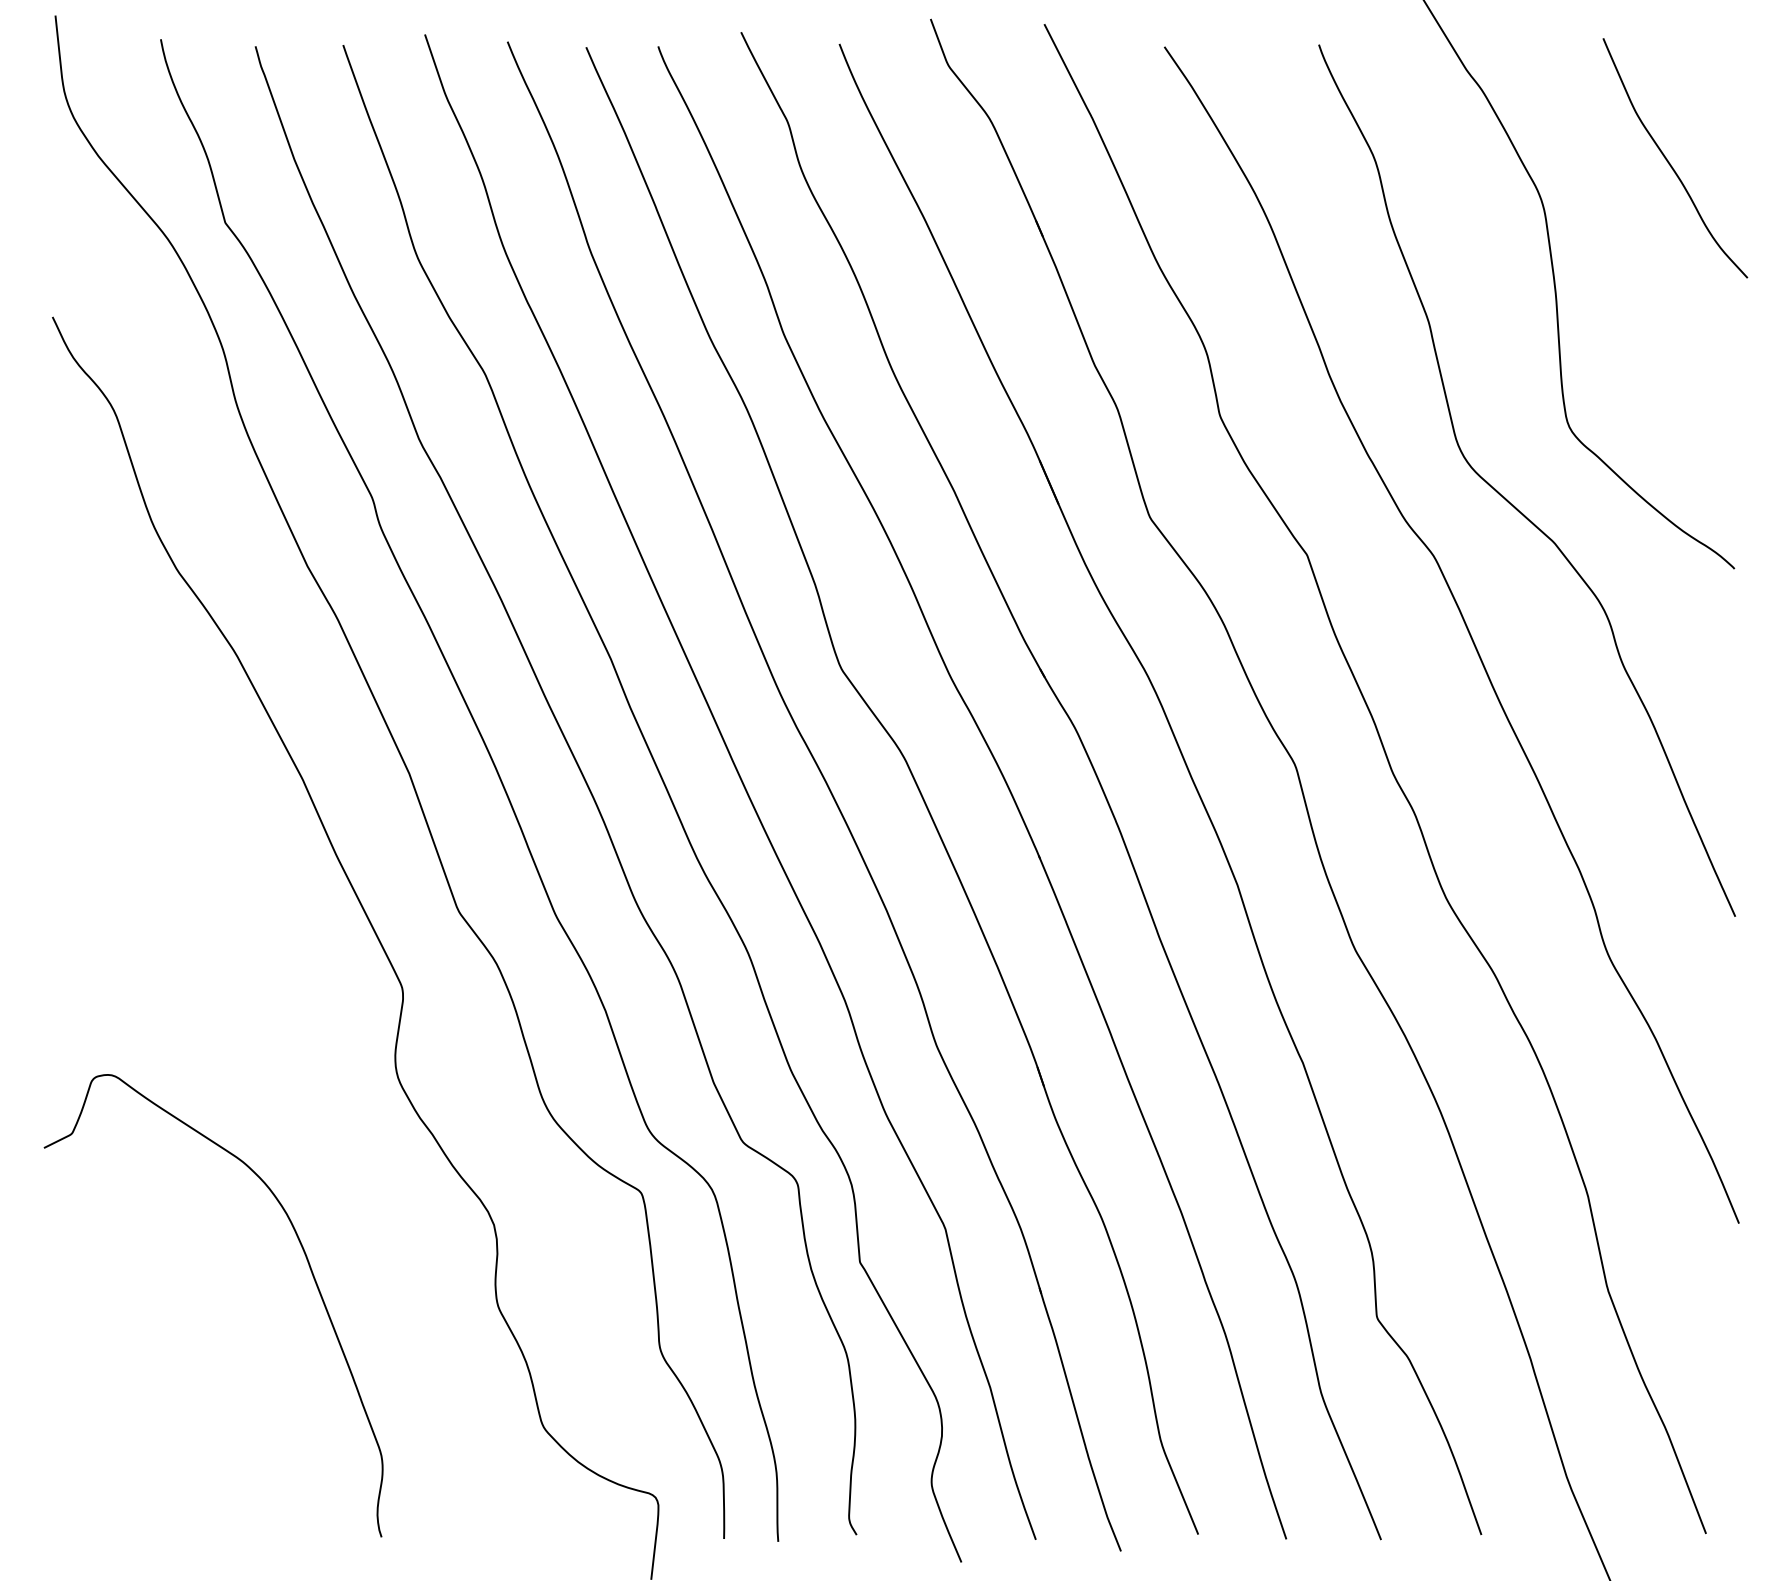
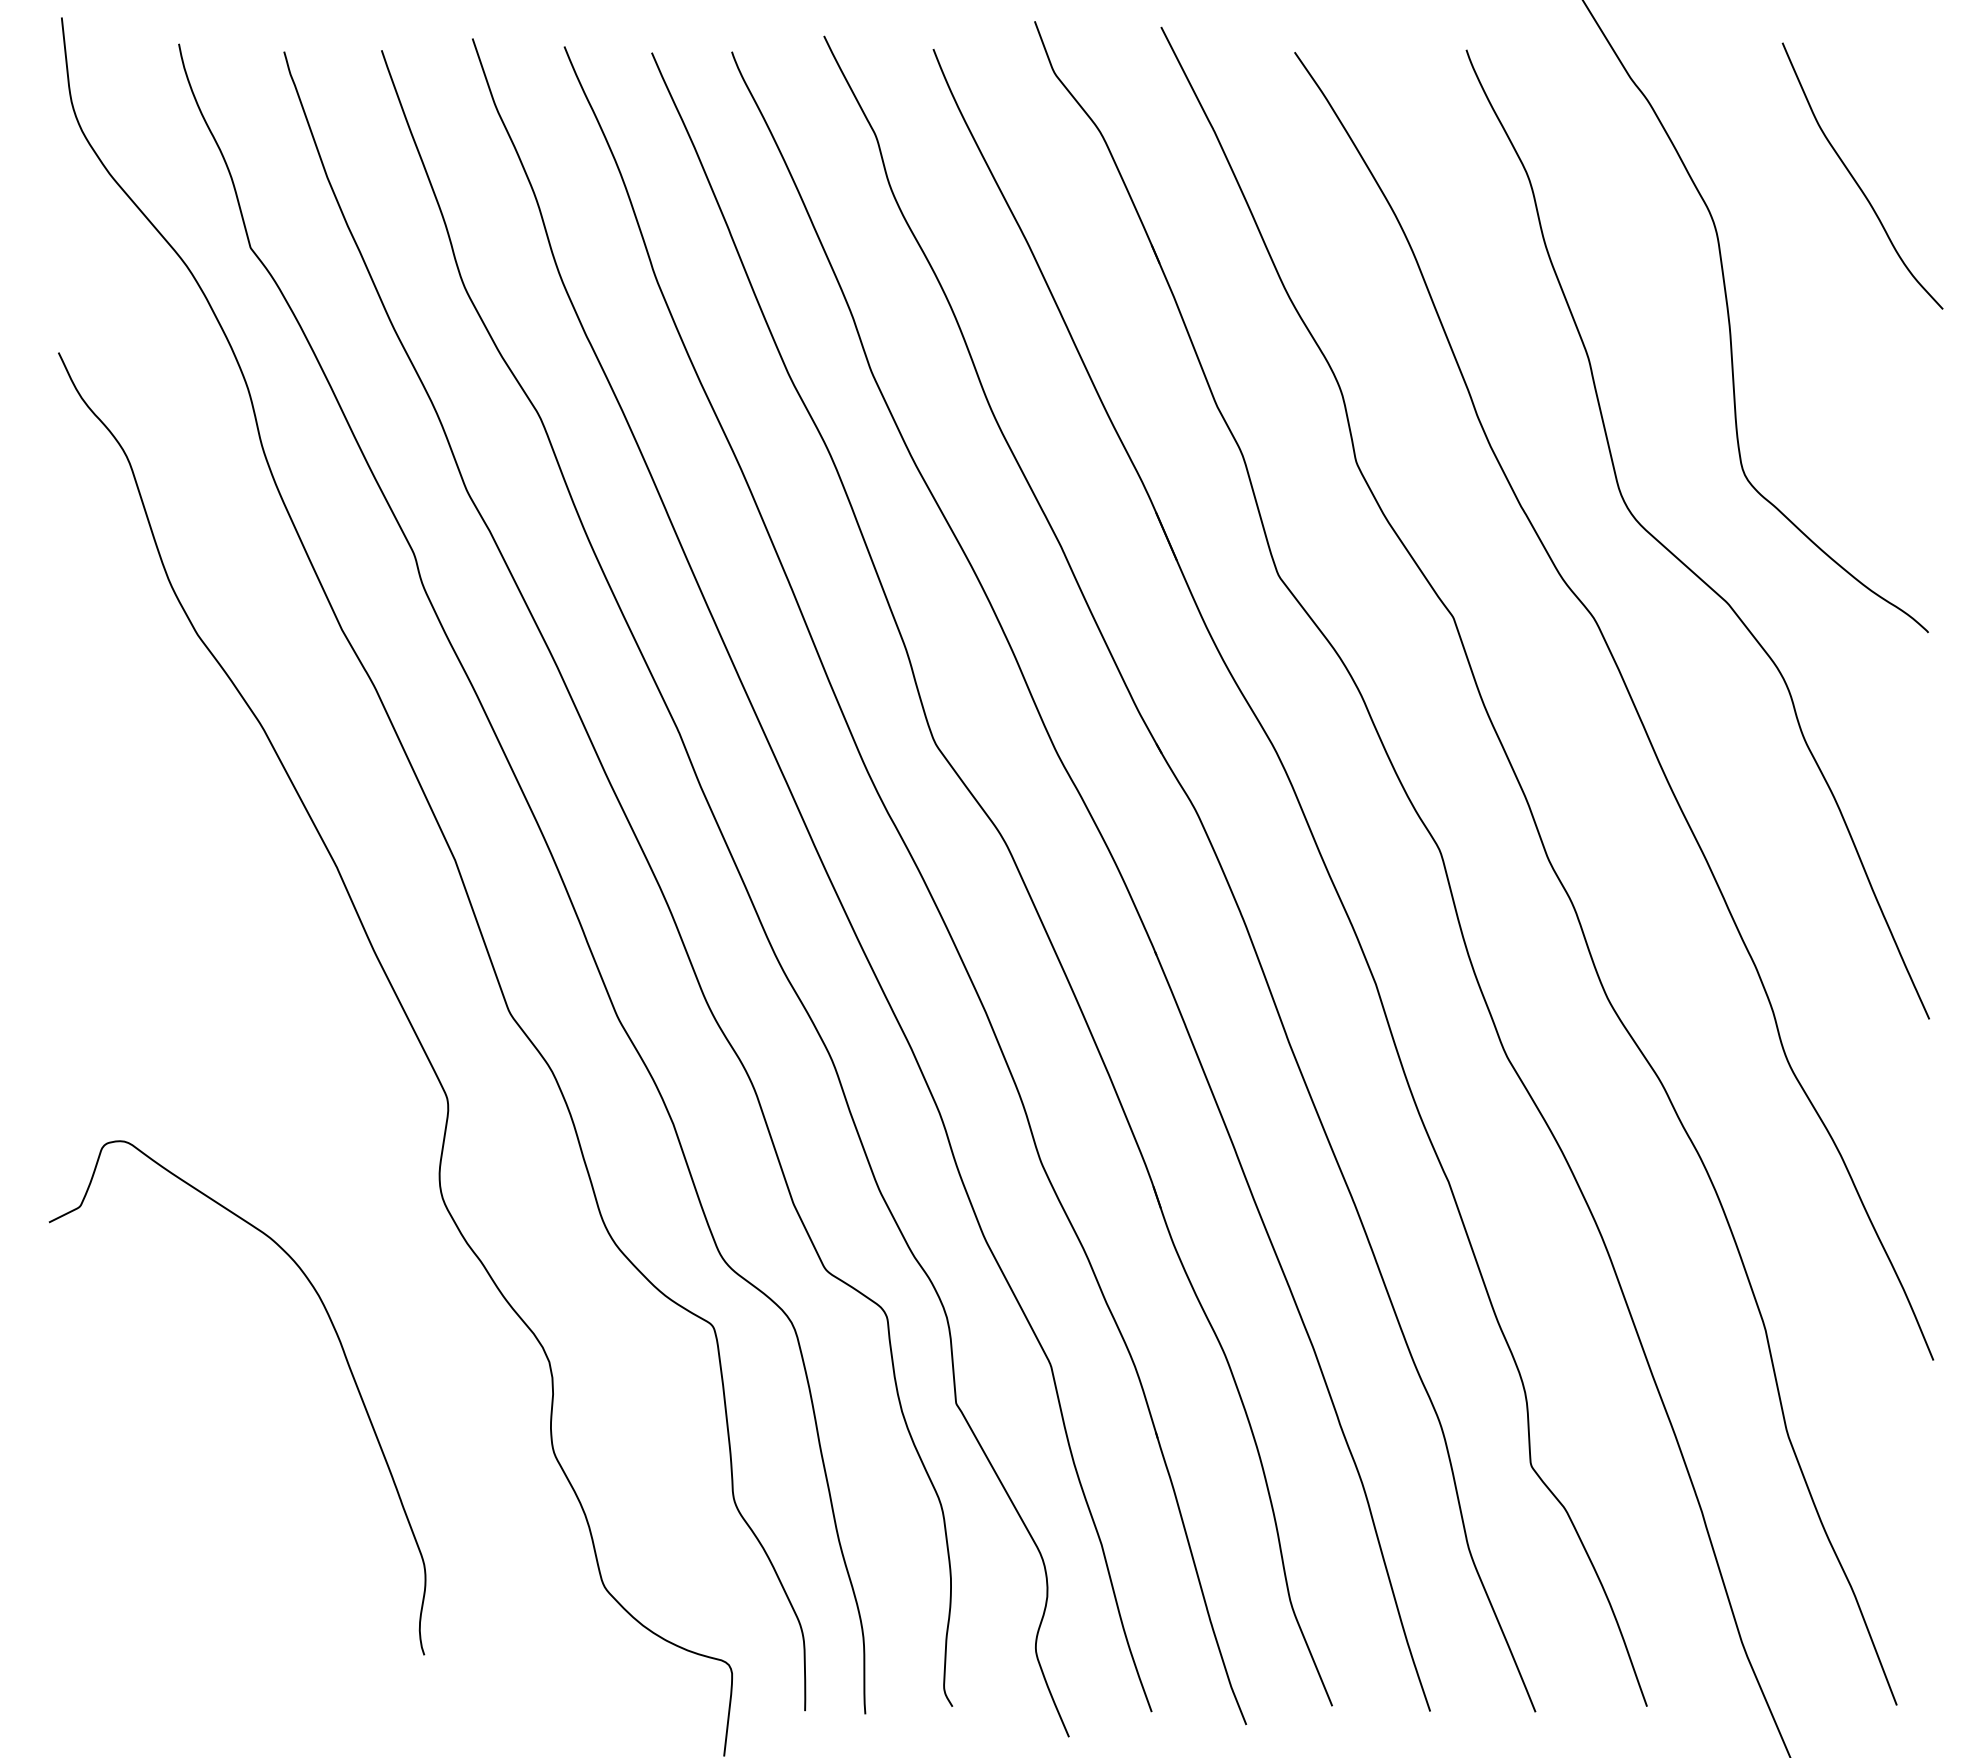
curve: (308, 1266) -> (343, 1354), moved

